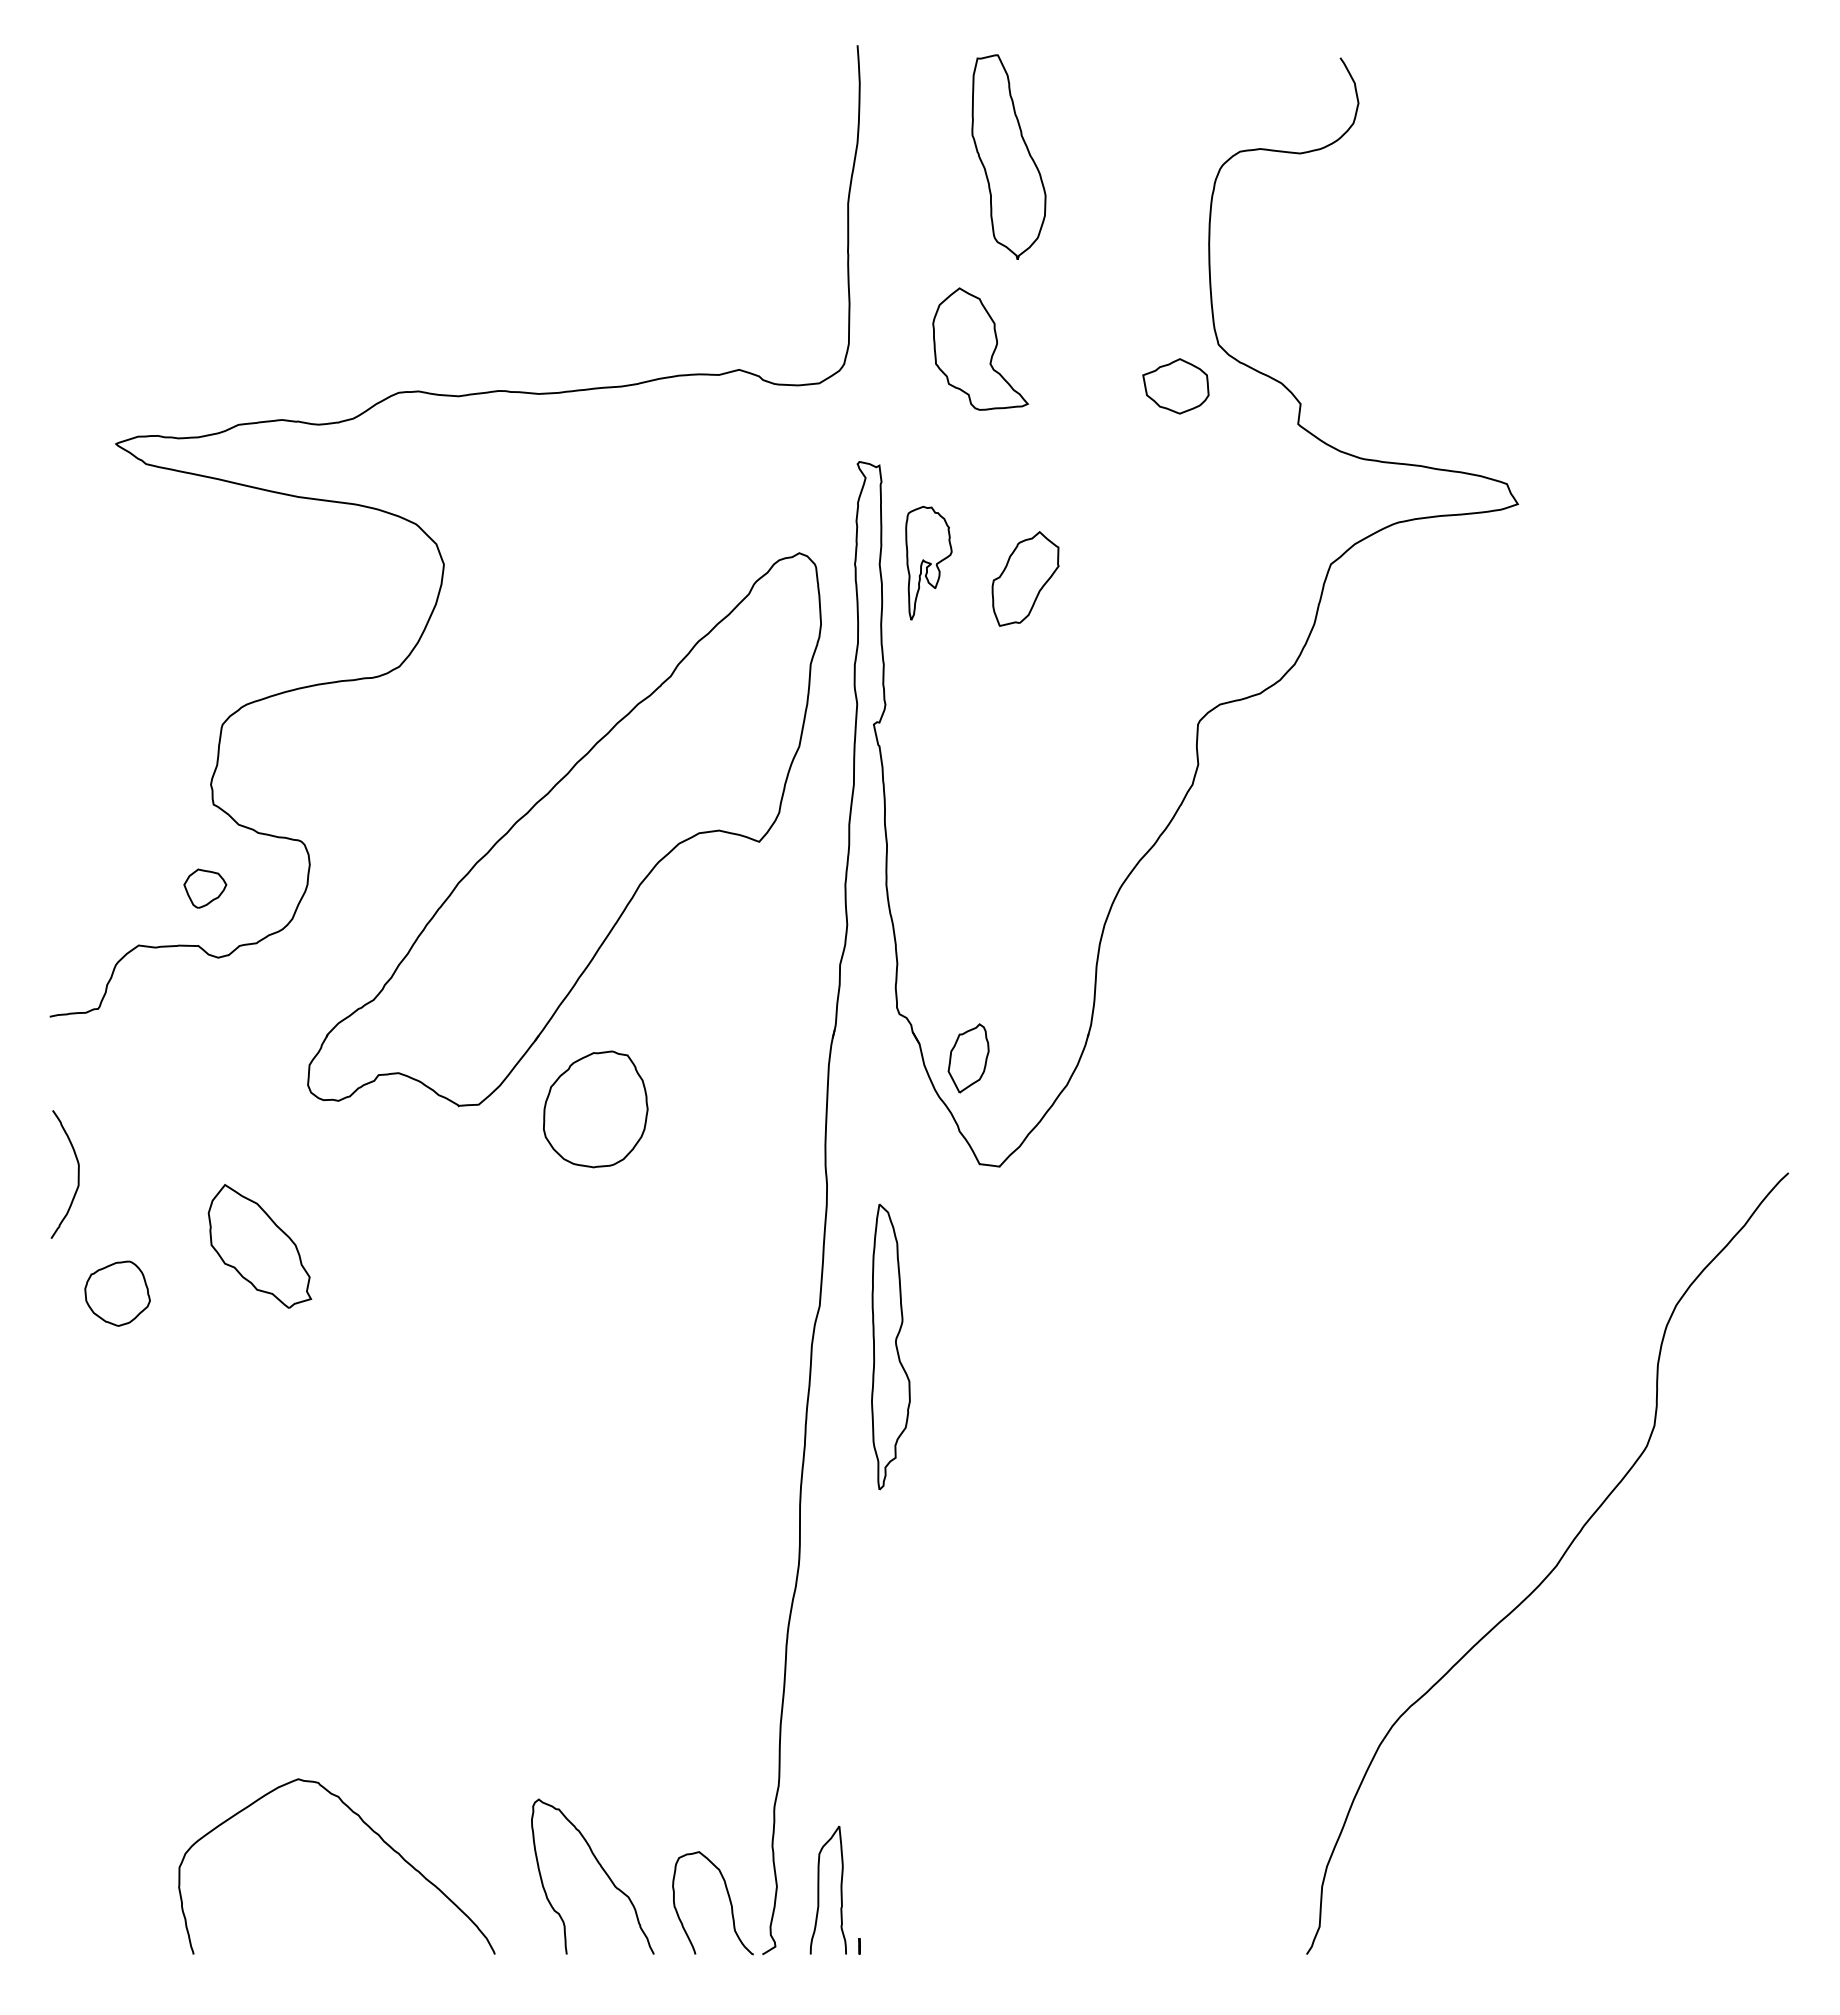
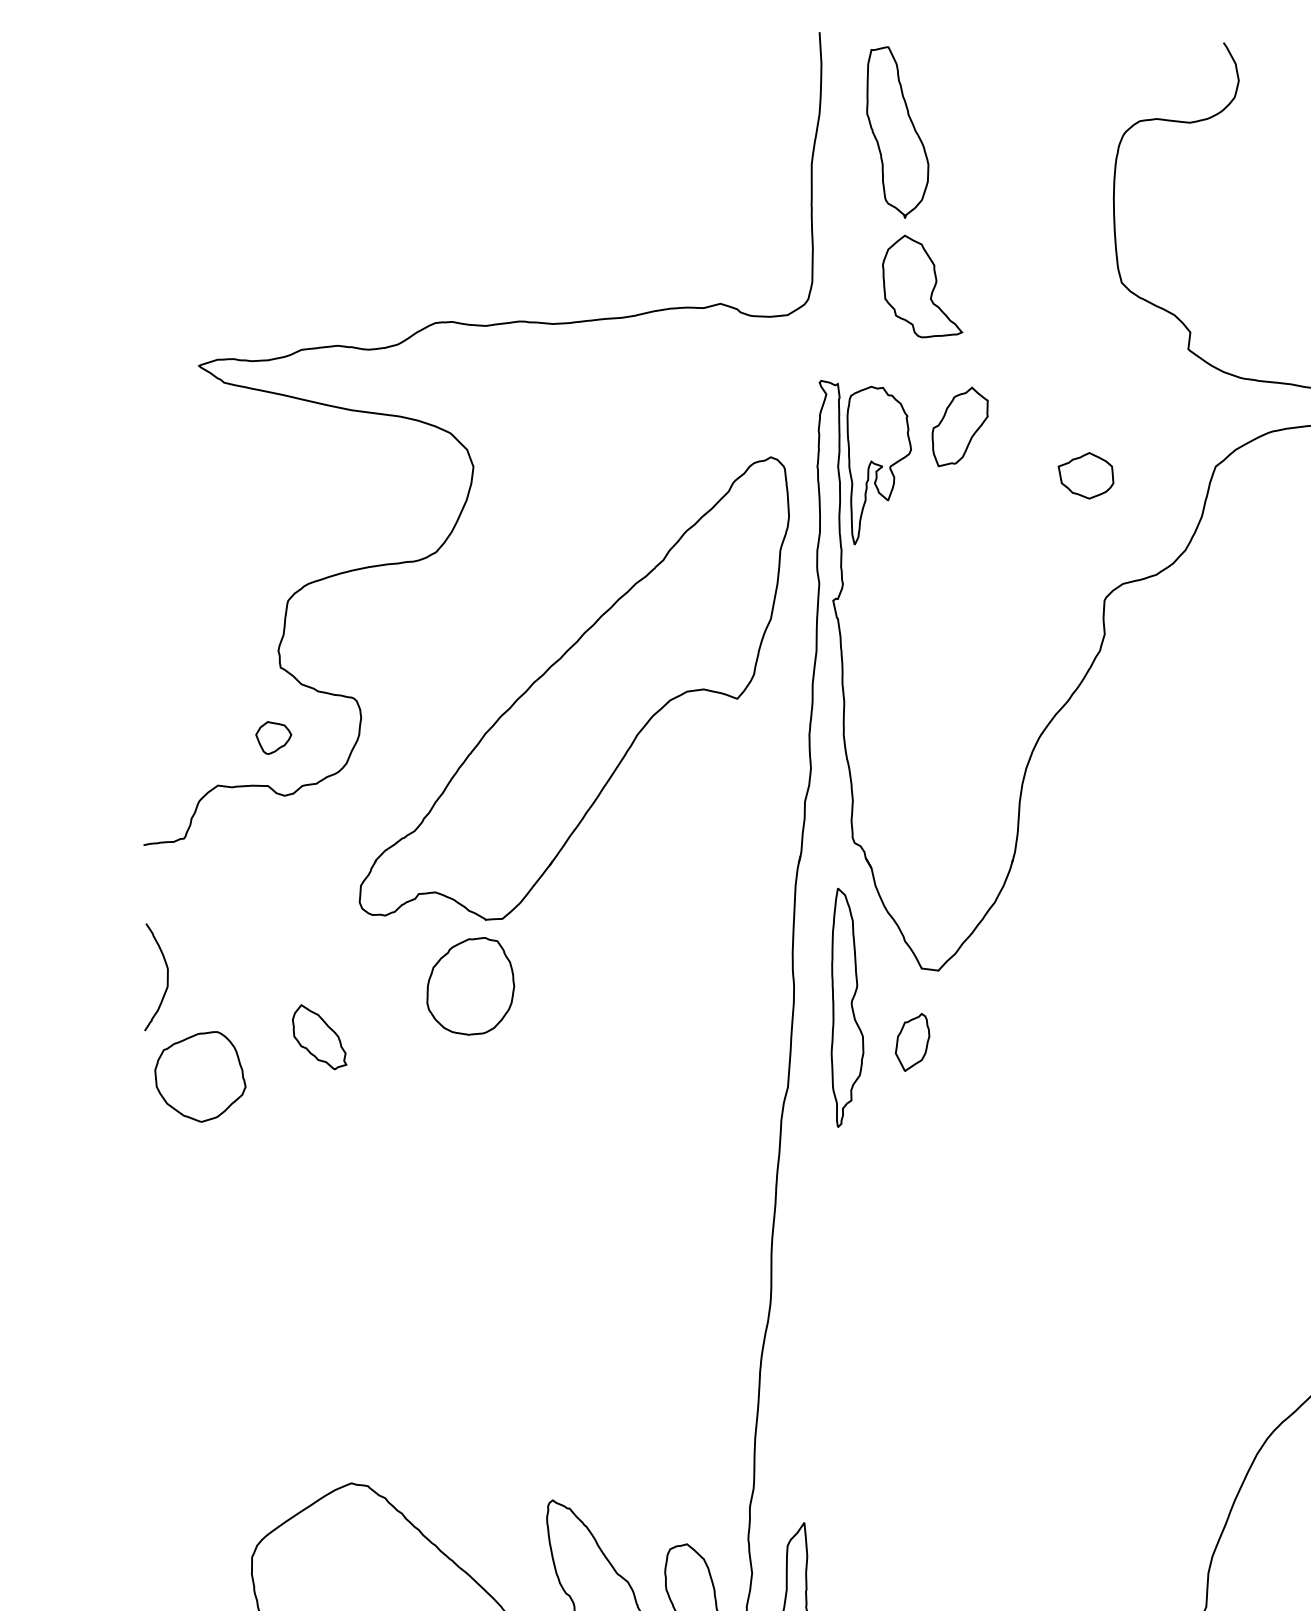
part: (1008, 156) -> (897, 131), moved
part: (1175, 386) -> (1085, 475), moved
part: (928, 563) -> (878, 465), size x1.67
part: (1025, 578) -> (960, 426), moved
part: (968, 1058) -> (912, 1042), moved
part: (595, 1109) -> (470, 986), moved
part: (260, 1245) -> (319, 1036), size x0.62
part: (117, 1293) -> (200, 1076), size x1.67
part: (890, 1346) -> (847, 1007), moved

